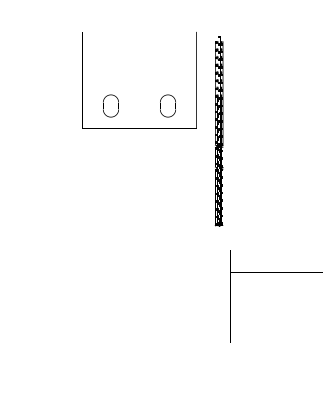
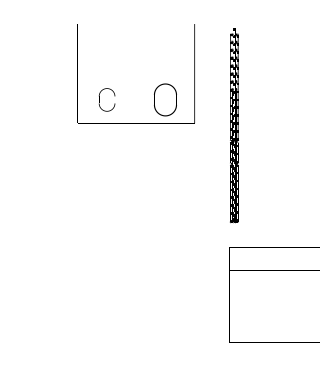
part: (167, 105) -> (164, 99), size x1.4
part: (218, 131) -> (233, 126), moved

